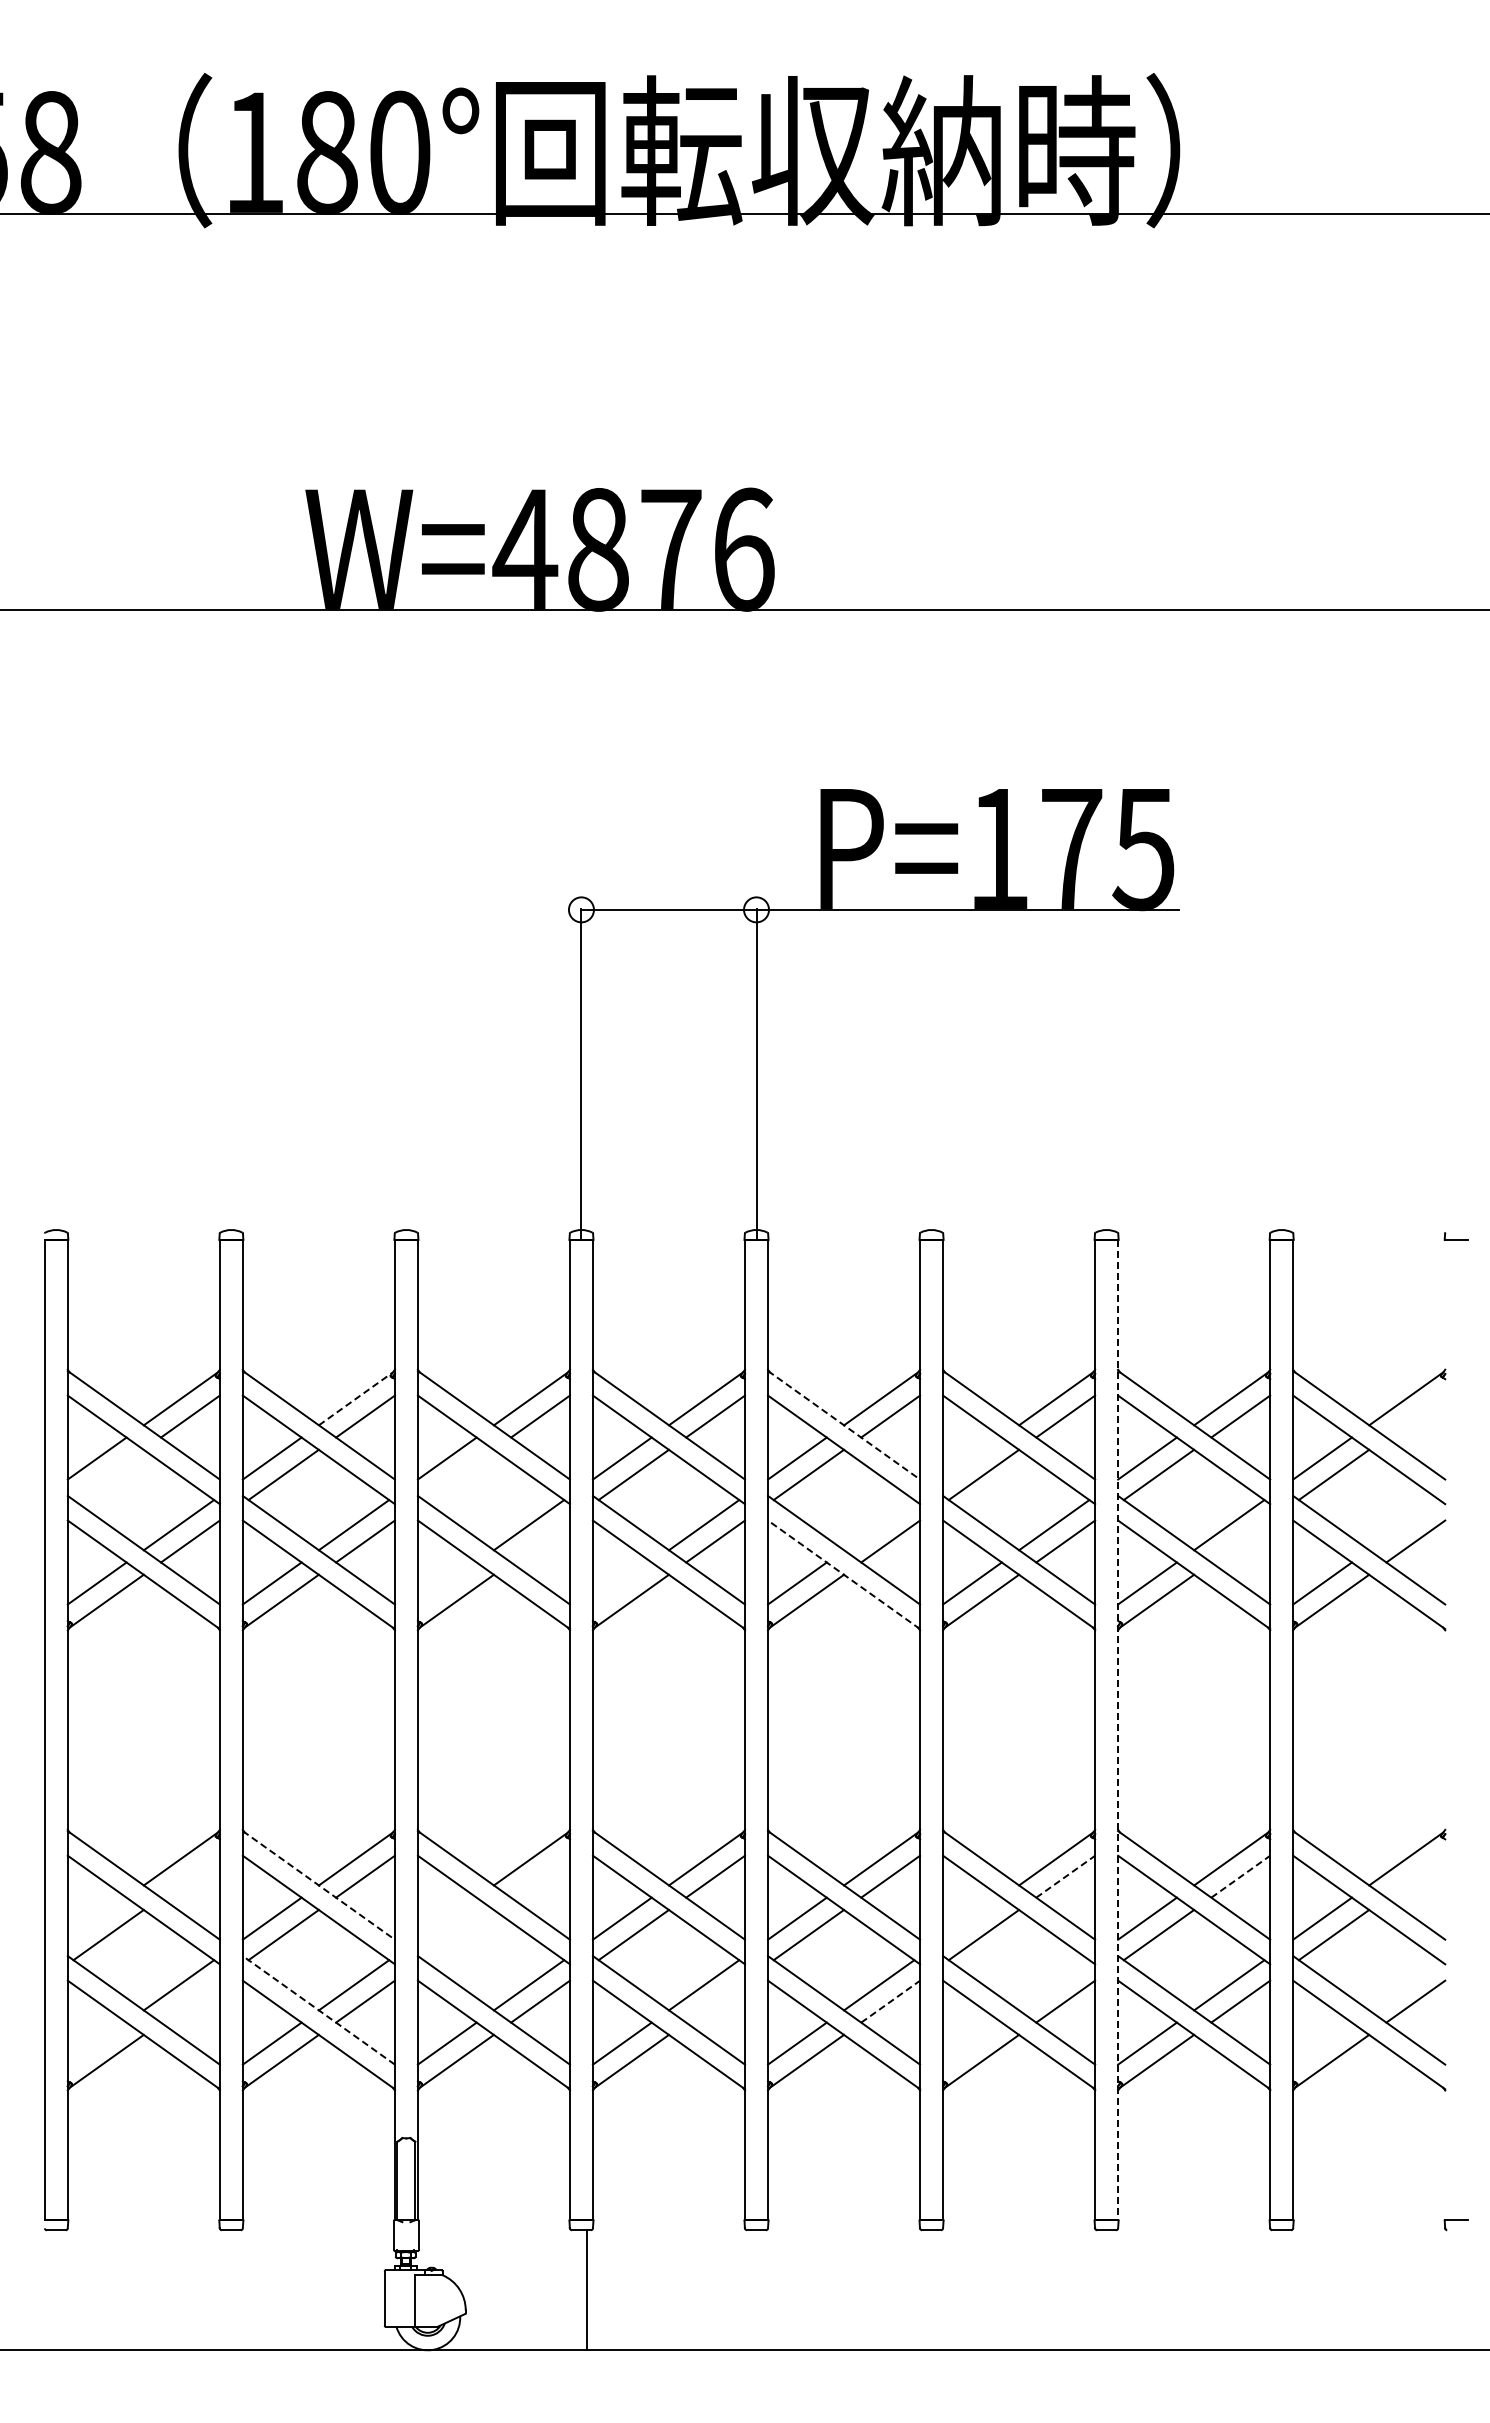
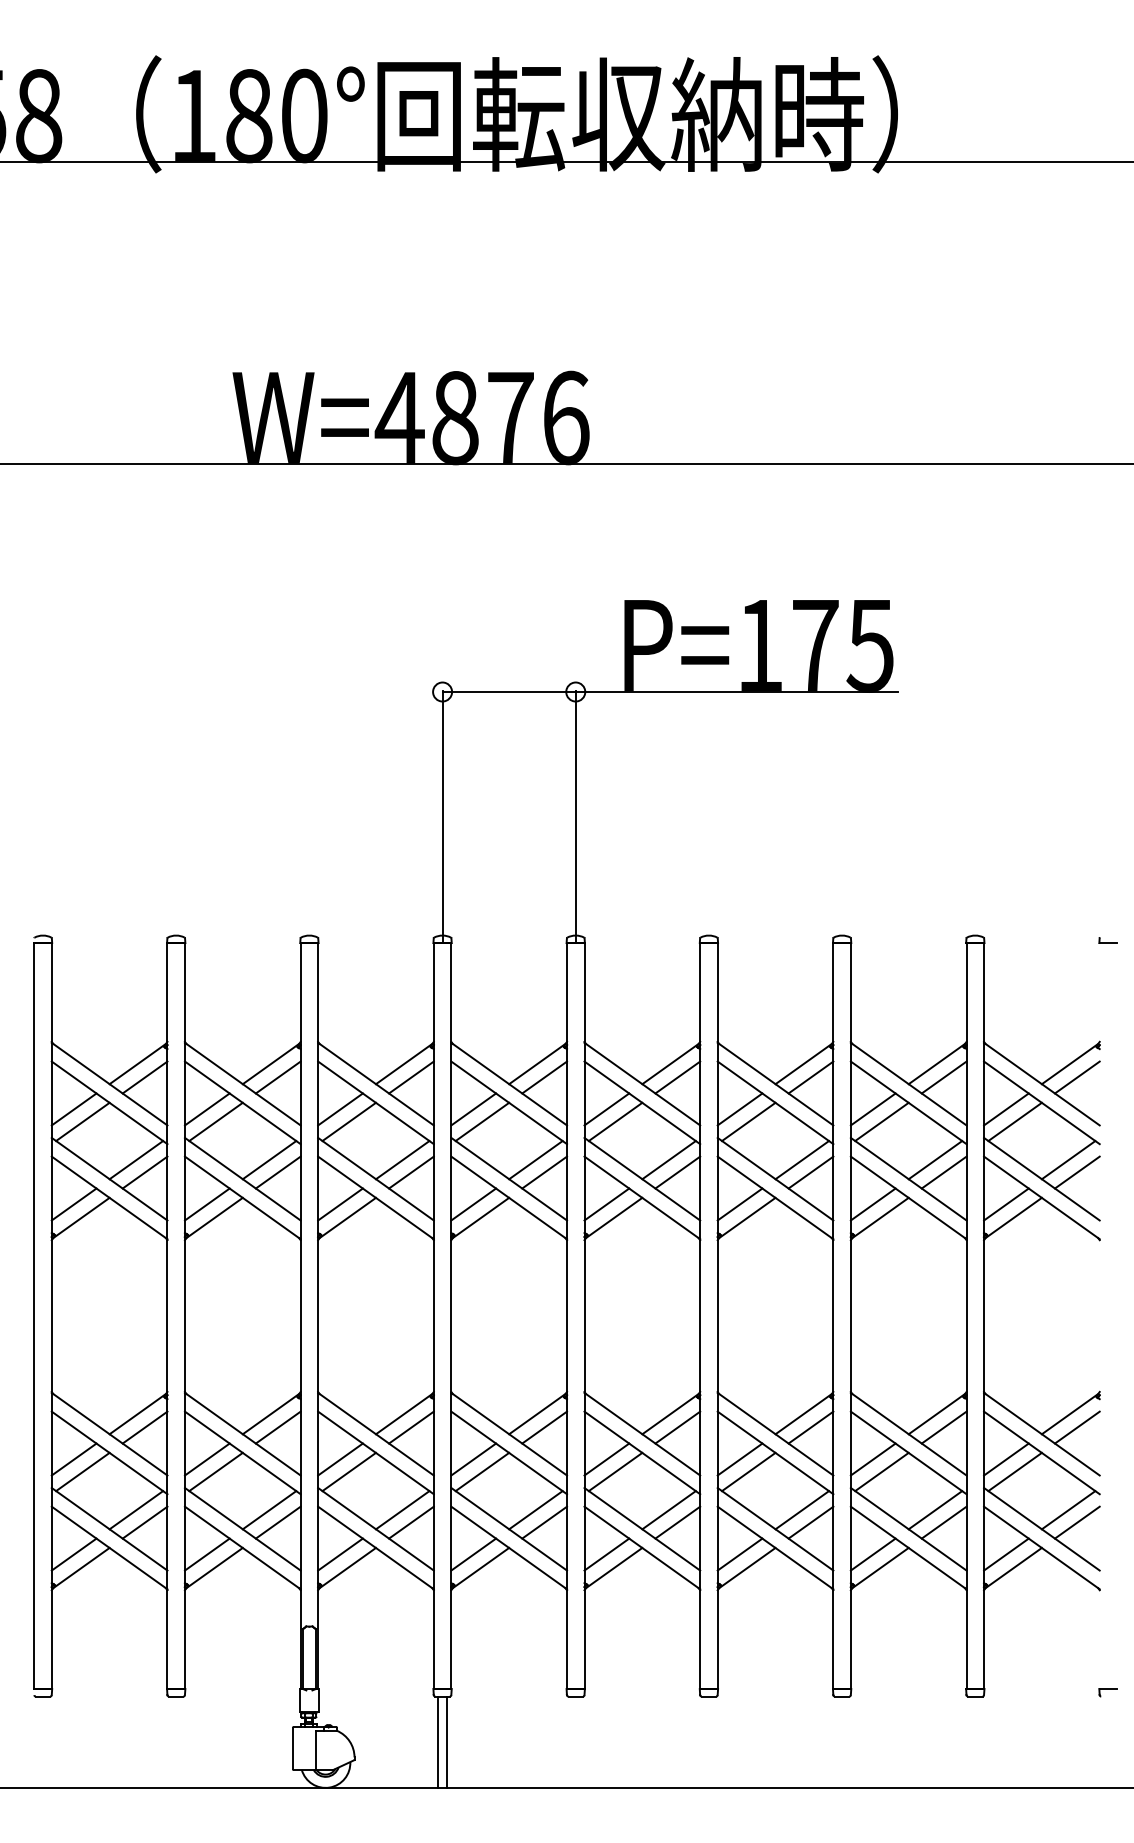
line: (356, 1398) -> (271, 1063), dashed -> solid
line: (1415, 1416) -> (1077, 1077), added
line: (844, 1425) -> (642, 1084), dashed -> solid
line: (972, 1458) -> (740, 1109), added
line: (108, 1474) -> (82, 1121), added
line: (458, 1474) -> (349, 1121), added
line: (879, 1525) -> (669, 1160), added
line: (1404, 1525) -> (1068, 1160), added
line: (540, 1541) -> (411, 1172), added
line: (1240, 1541) -> (943, 1172), added
line: (843, 1574) -> (641, 1197), dashed -> solid
line: (446, 1583) -> (339, 1204), added
line: (621, 1583) -> (473, 1204), added
line: (1118, 1730) -> (851, 1316), dashed -> solid
line: (190, 1876) -> (145, 1427), added
line: (540, 1876) -> (411, 1427), added
line: (1066, 1876) -> (811, 1427), dashed -> solid
line: (1241, 1876) -> (944, 1427), dashed -> solid
line: (1415, 1876) -> (1077, 1427), added
line: (319, 1885) -> (243, 1434), dashed -> solid
line: (96, 1918) -> (73, 1459), added
line: (446, 1918) -> (339, 1459), added
line: (972, 1918) -> (740, 1459), added
line: (458, 1934) -> (349, 1471), added
line: (1054, 1985) -> (802, 1510), added
line: (1404, 1985) -> (1068, 1510), added
line: (190, 2001) -> (145, 1522), added
line: (715, 2001) -> (544, 1522), added
line: (891, 2001) -> (678, 1522), dashed -> solid
line: (318, 2010) -> (242, 1529), dashed -> solid
line: (96, 2043) -> (73, 1554), added
line: (972, 2043) -> (740, 1554), added
line: (1322, 2043) -> (1006, 1554), added
line: (575, 2290) -> (438, 1742), added

